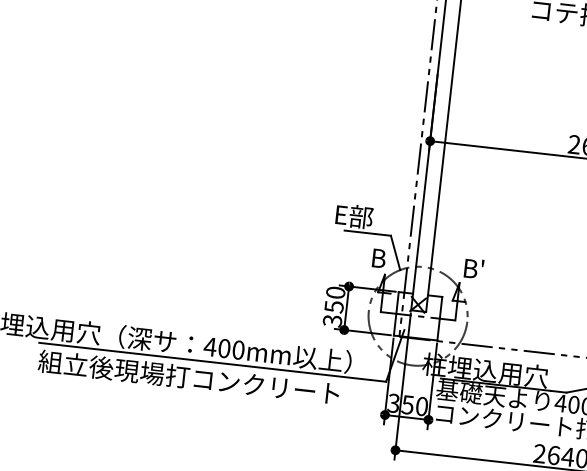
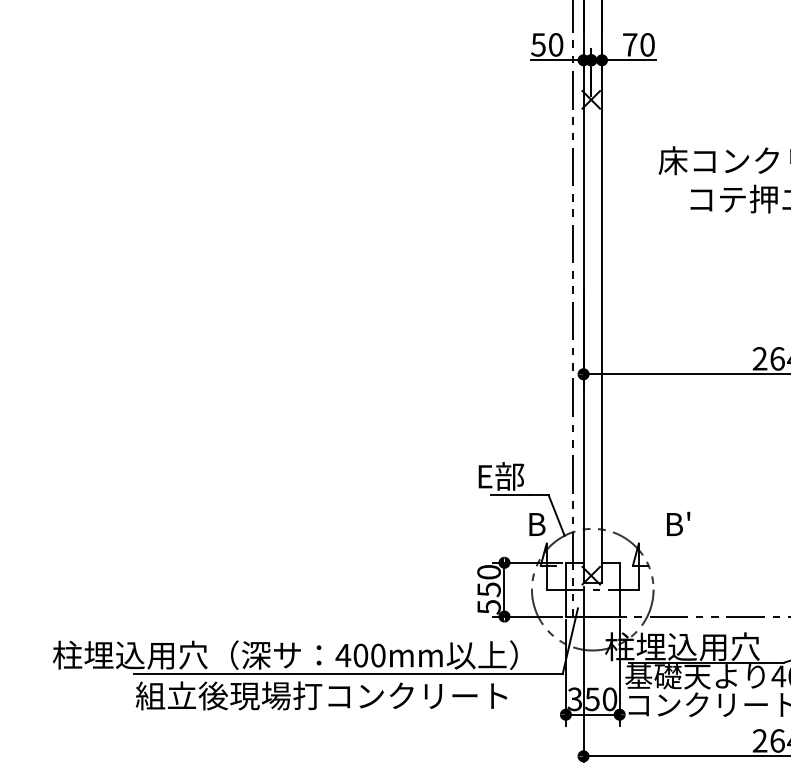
text: (474, 268) -> (678, 523), moved
text: (332, 321) -> (488, 607), 350 -> 550

